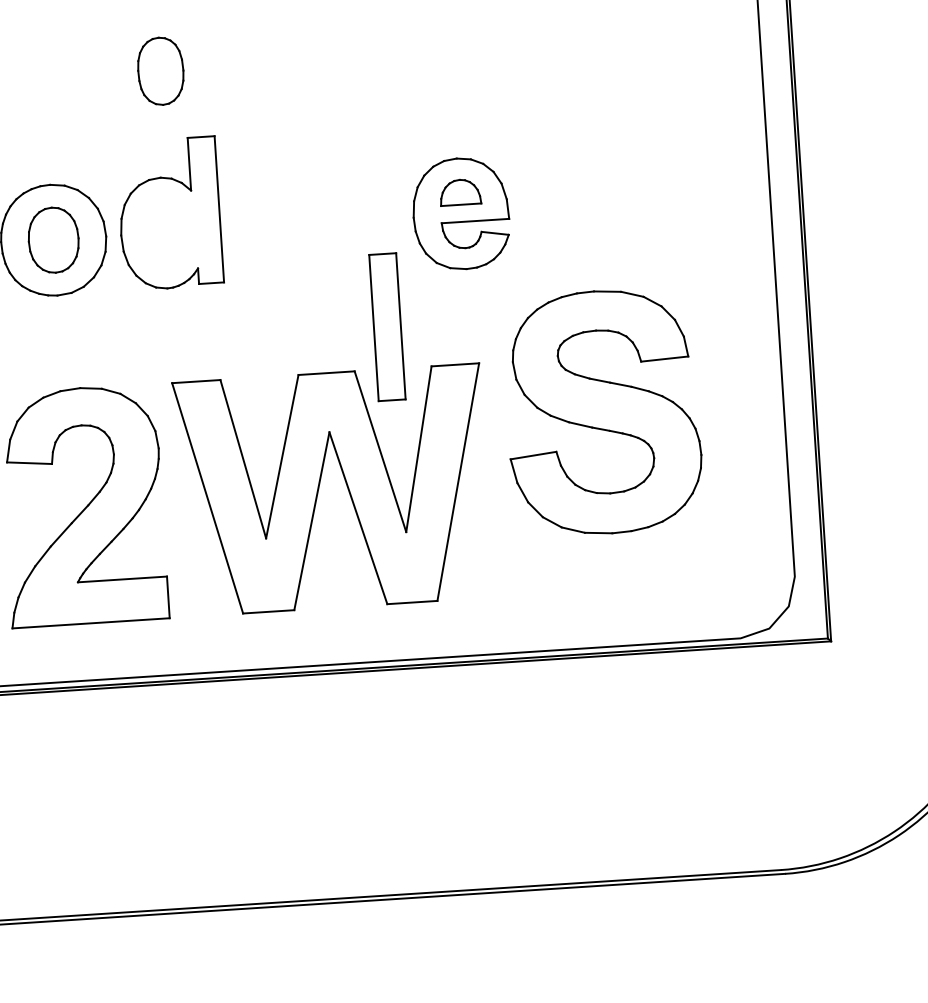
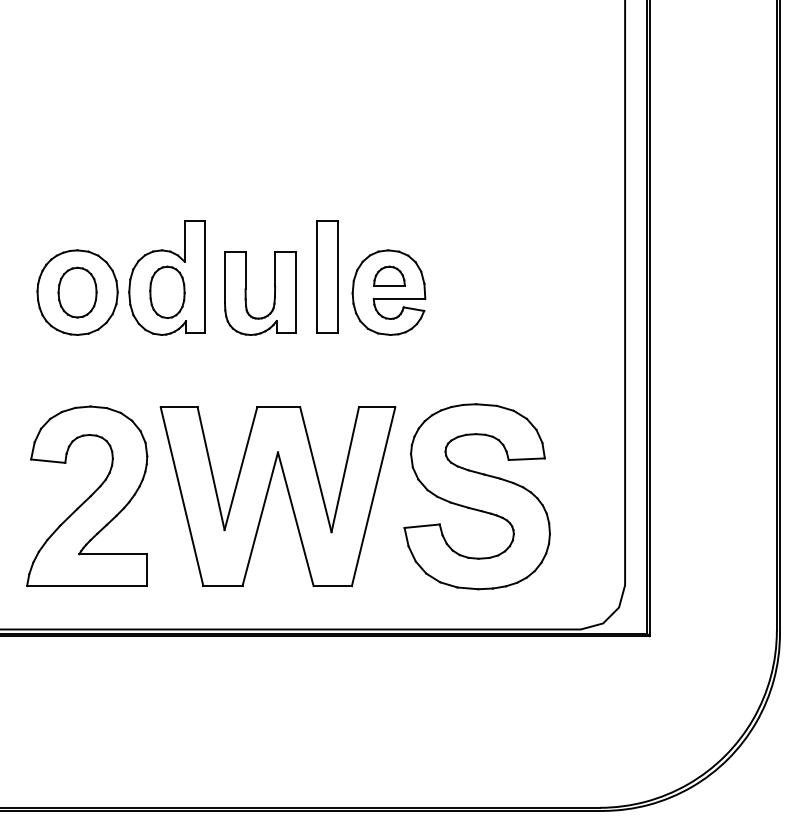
part: (160, 70) -> (167, 291), moved
part: (274, 227) -> (246, 293), added
part: (387, 326) -> (327, 276), moved
part: (602, 412) -> (476, 496), moved

